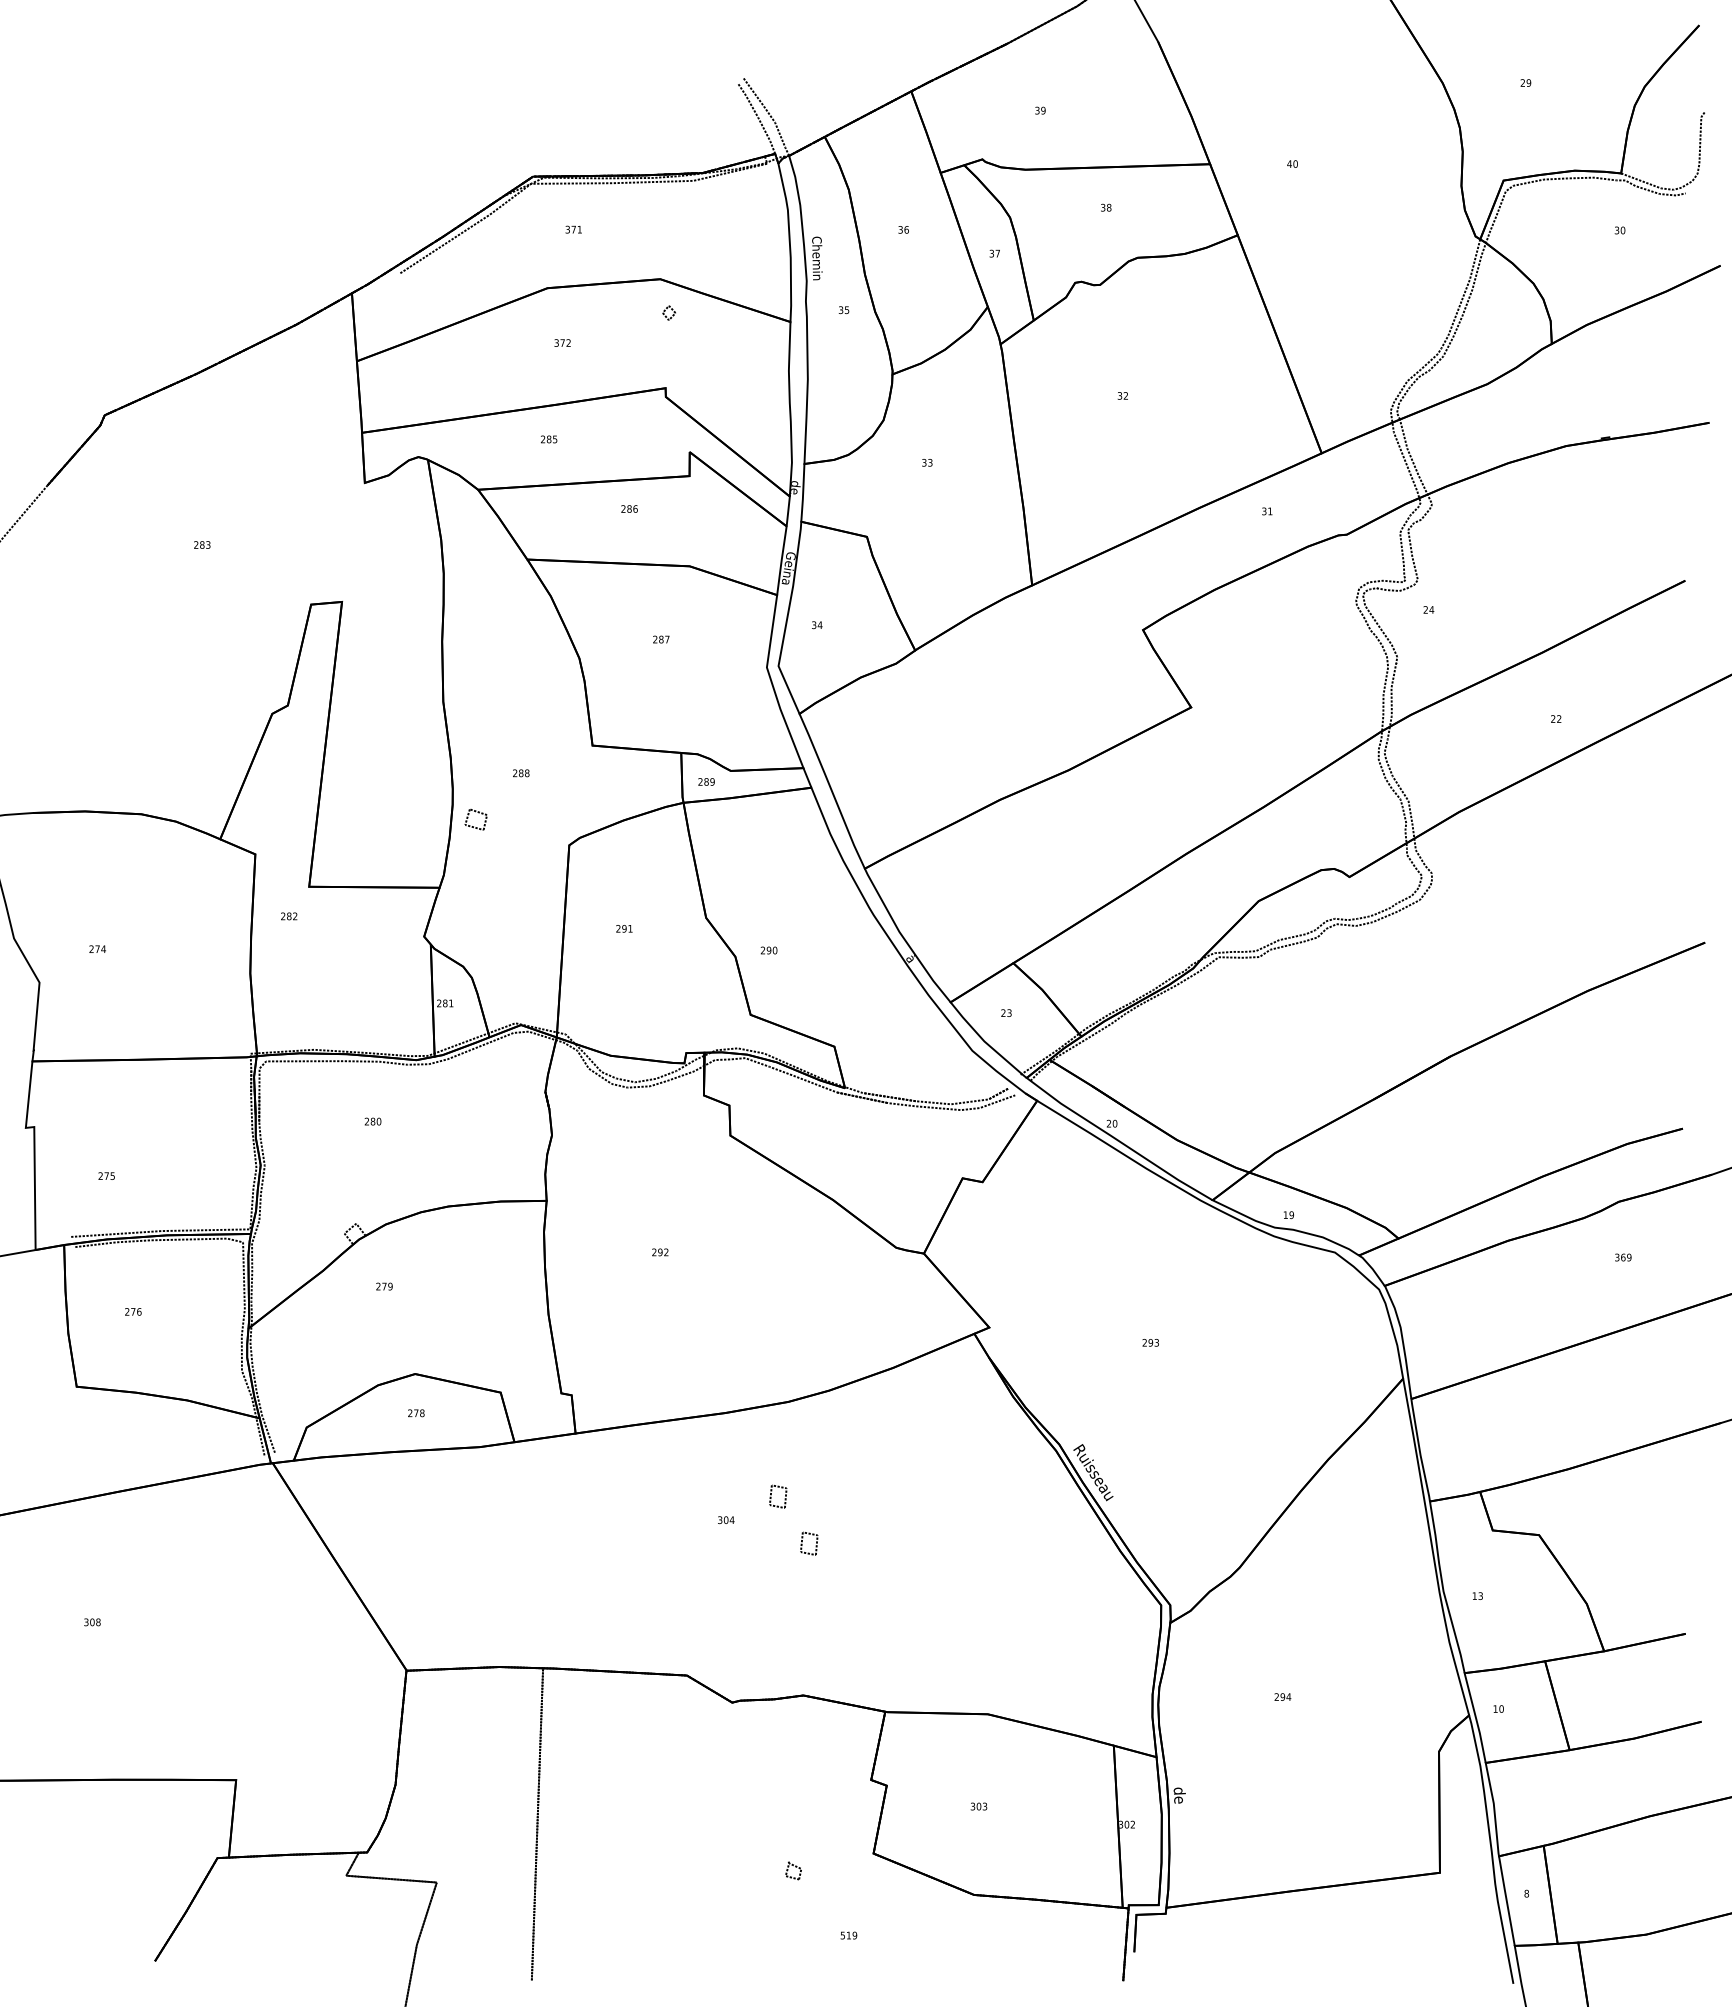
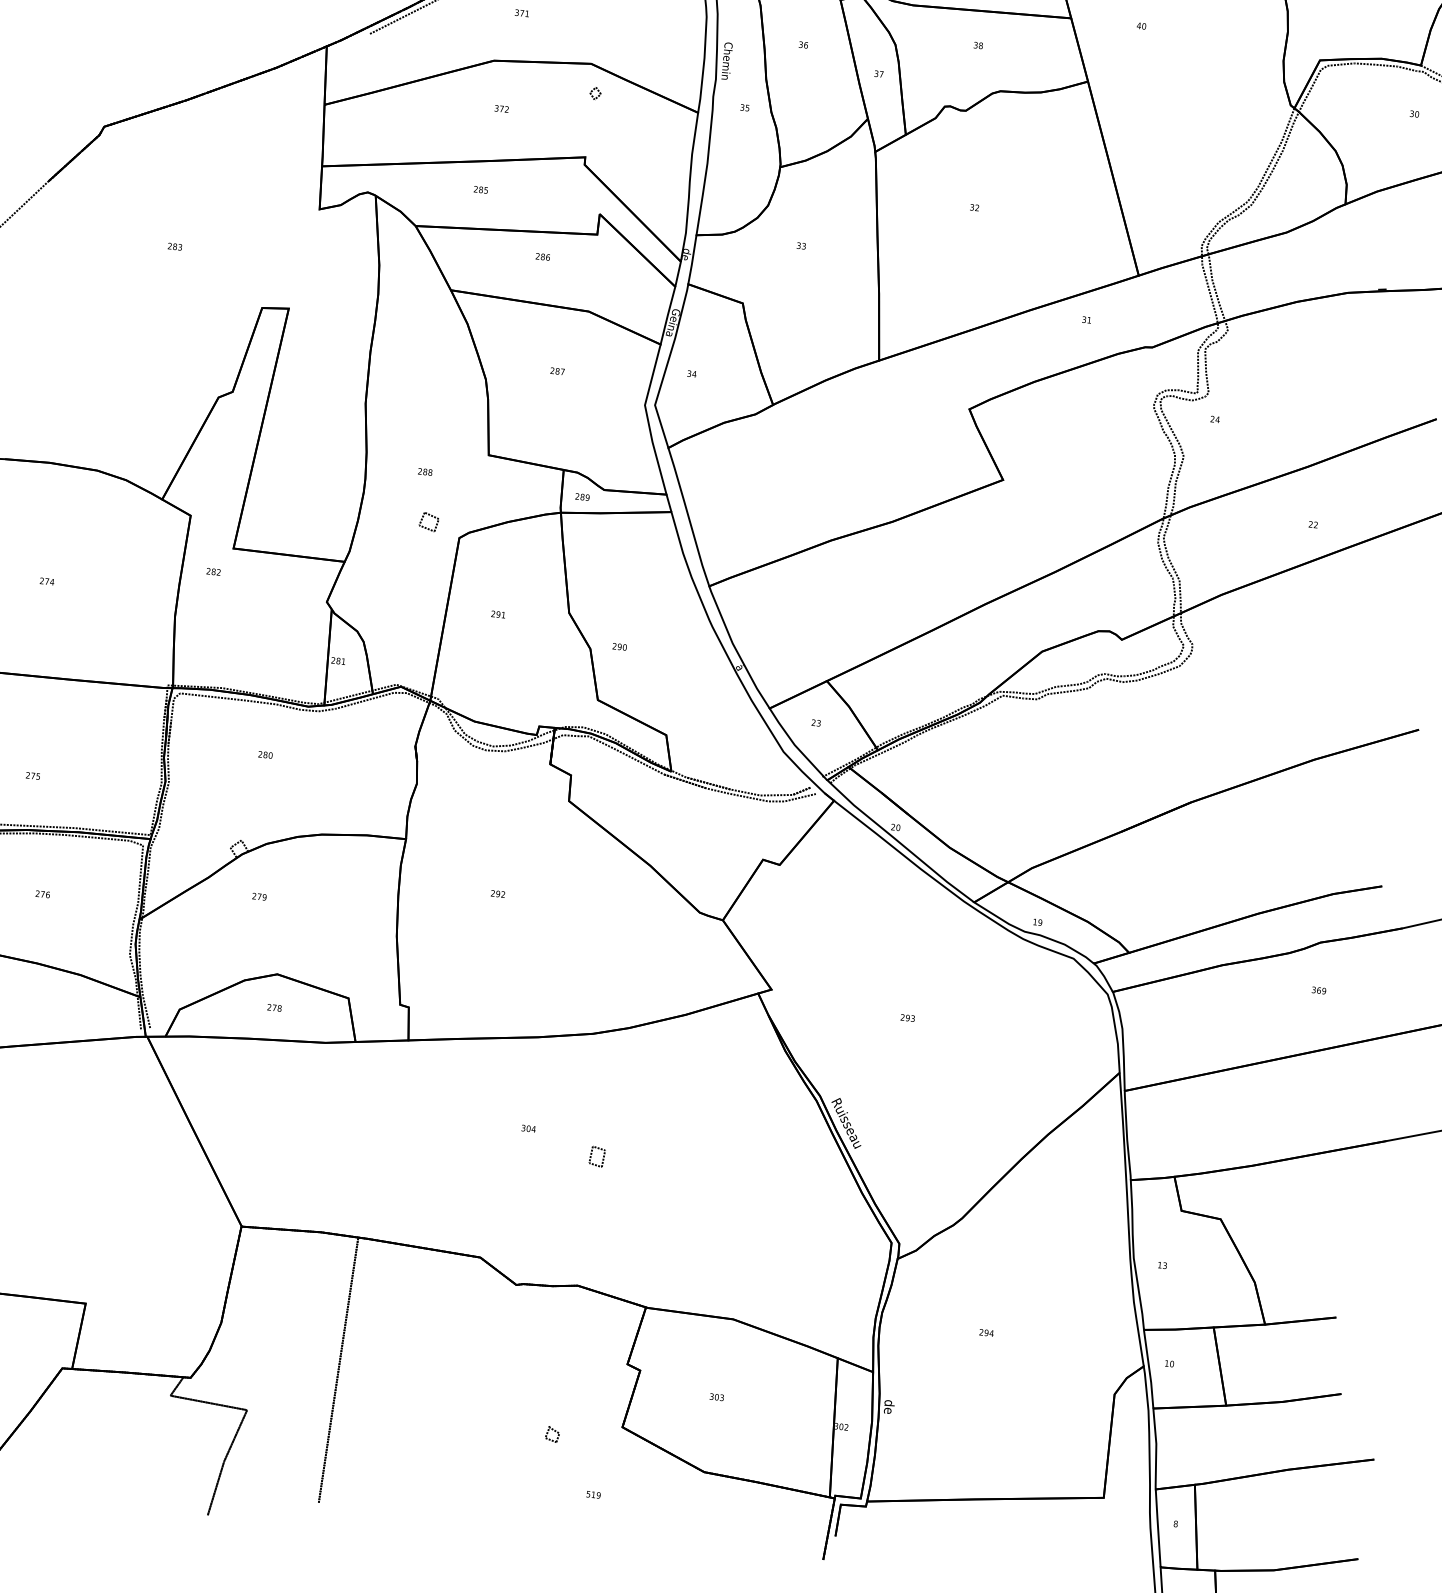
part: (478, 813) -> (431, 516), moved
part: (784, 1498) -> (580, 1115), removed

